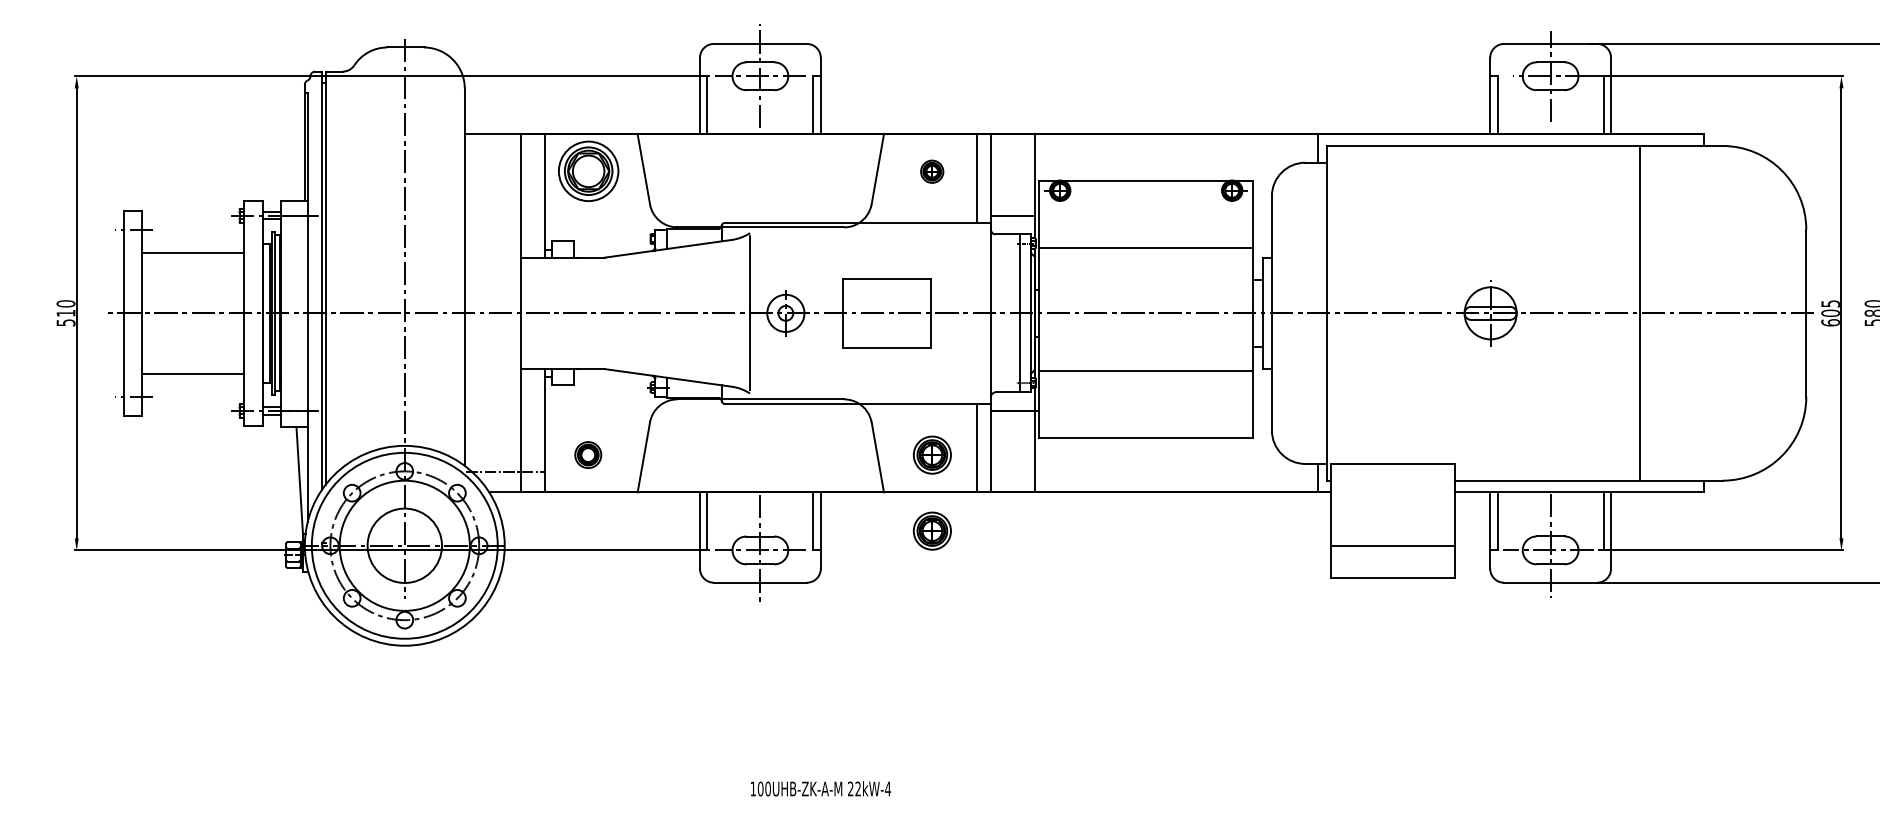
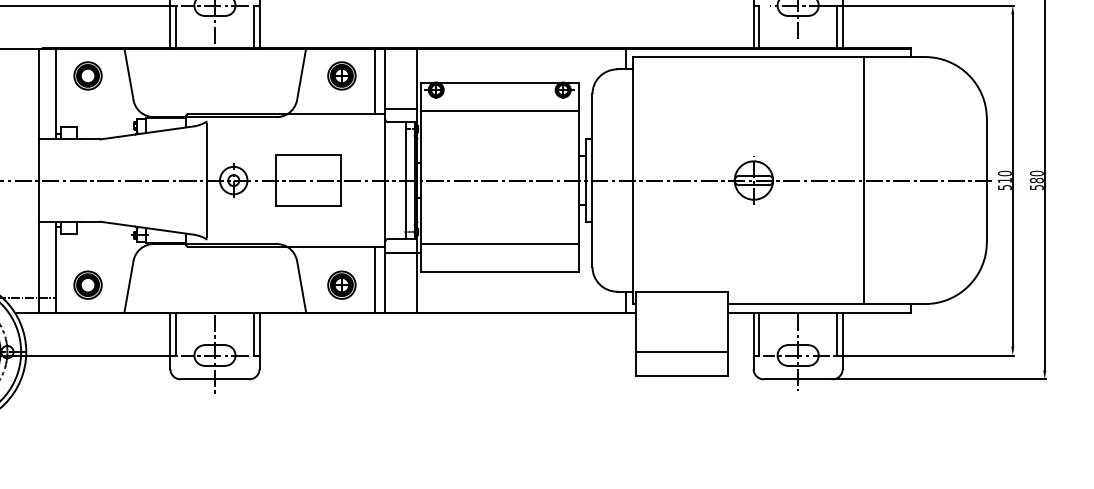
part: (587, 171) -> (87, 75), size x0.62
part: (931, 171) -> (341, 75), size x1.67
line: (1146, 247) -> (499, 111), moved
text: (1830, 313) -> (1004, 180), 605 -> 510
line: (1146, 370) -> (499, 243), moved
part: (587, 454) -> (87, 284), size x1.43
part: (931, 530) -> (341, 340), removed

